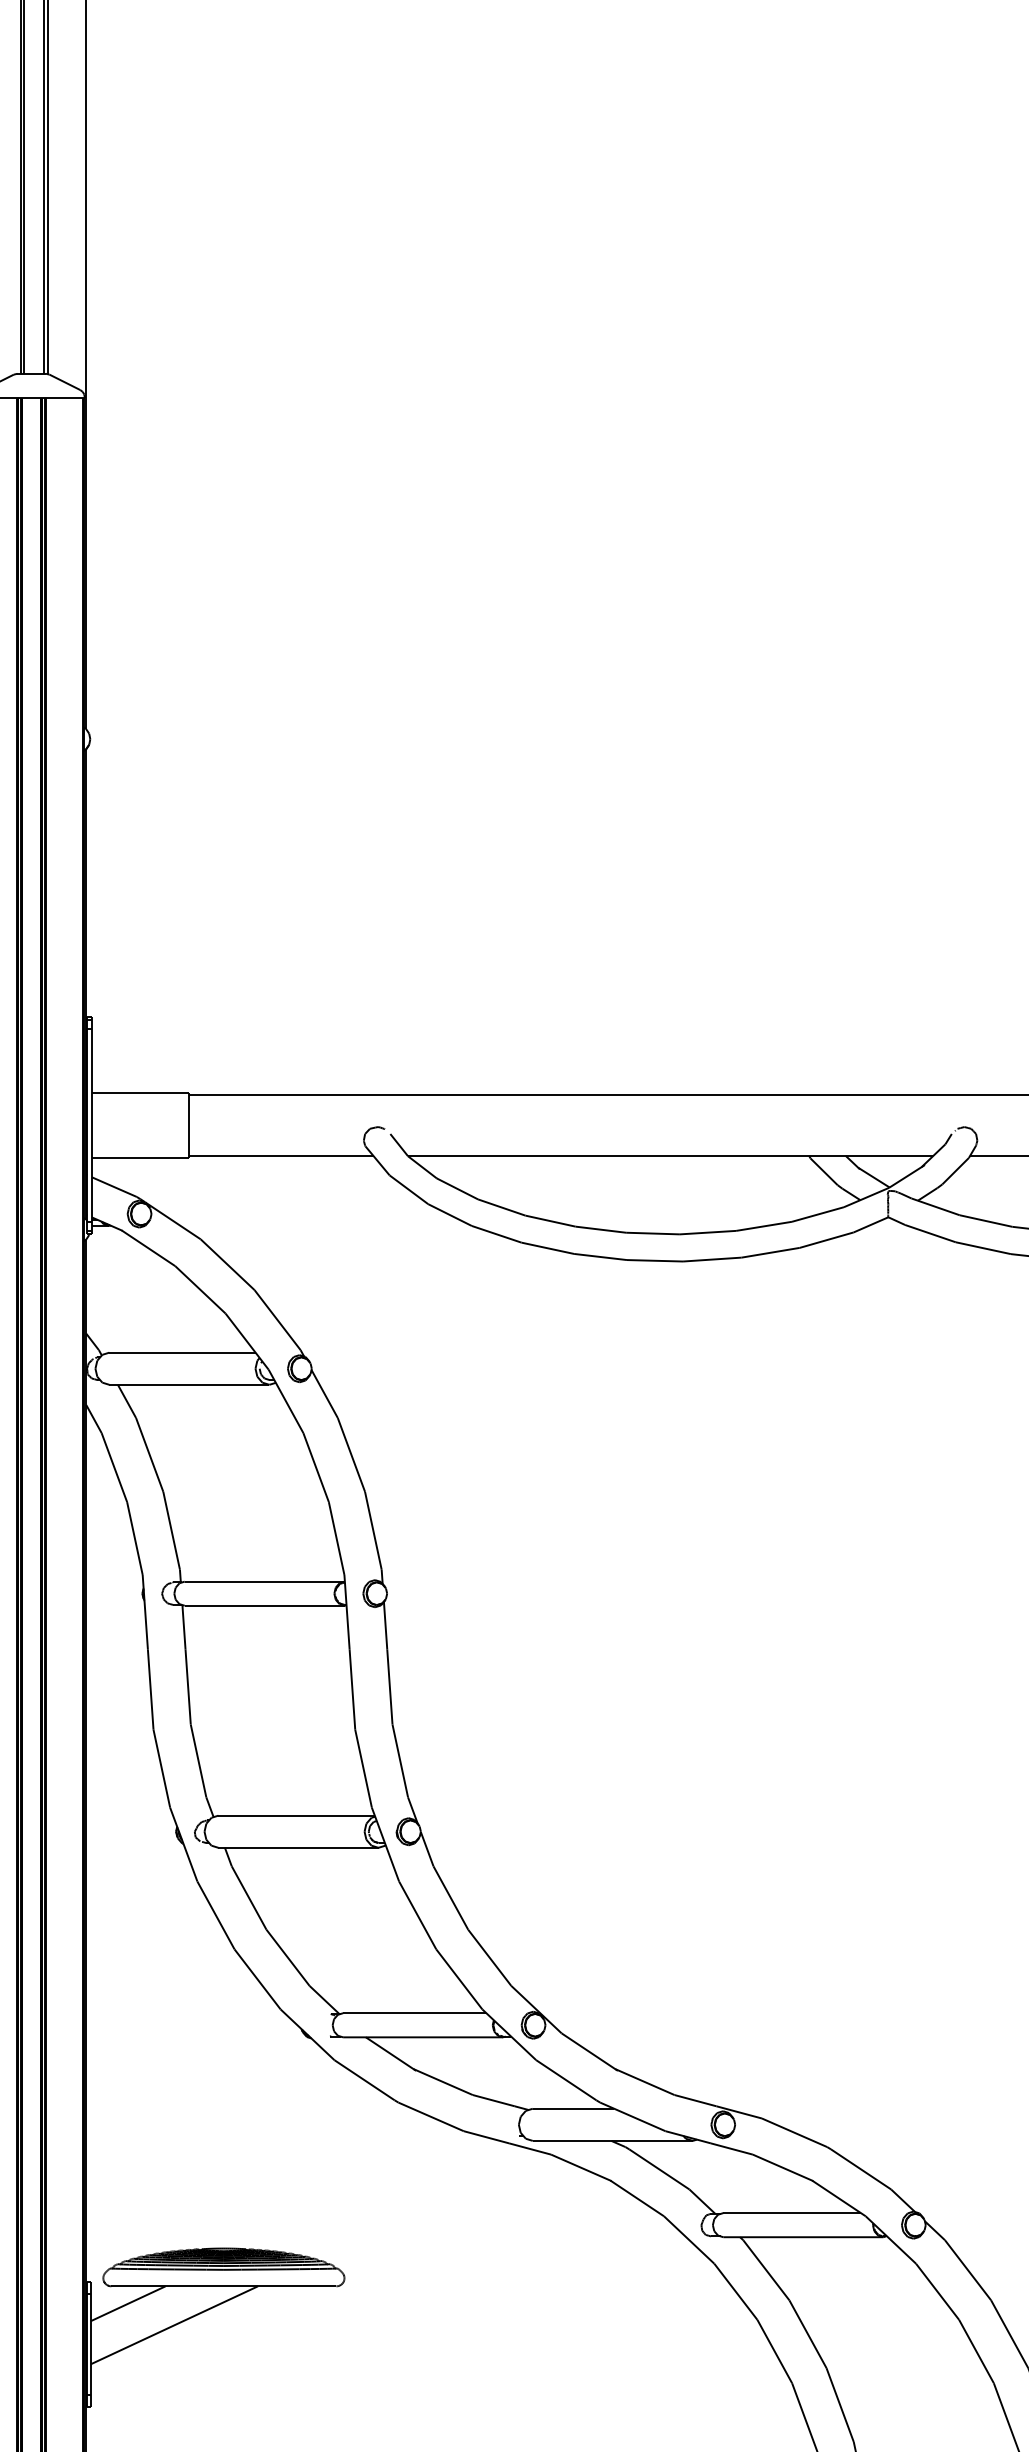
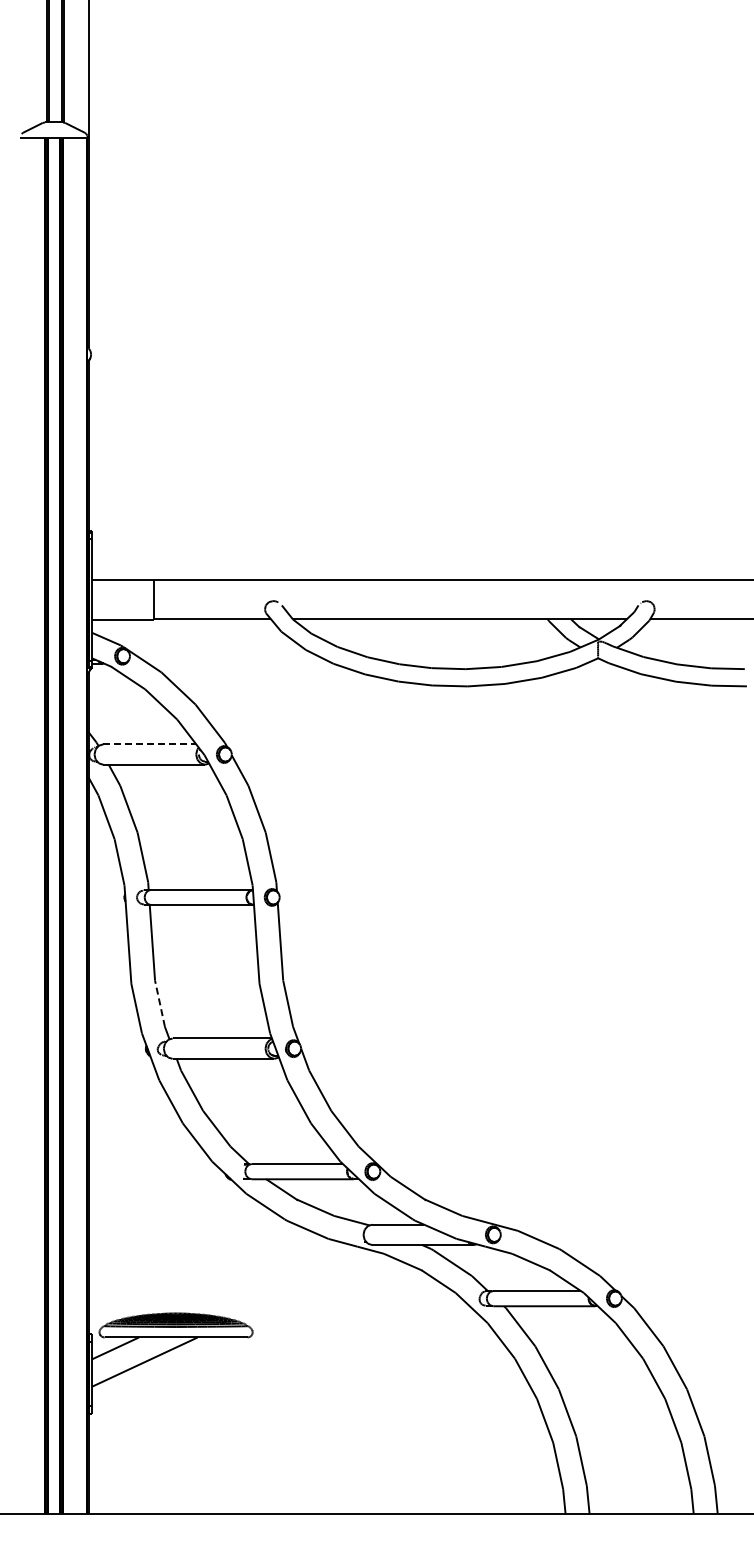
line: (183, 1352) -> (150, 744), solid -> dashed
line: (197, 1760) -> (159, 1003), solid -> dashed

